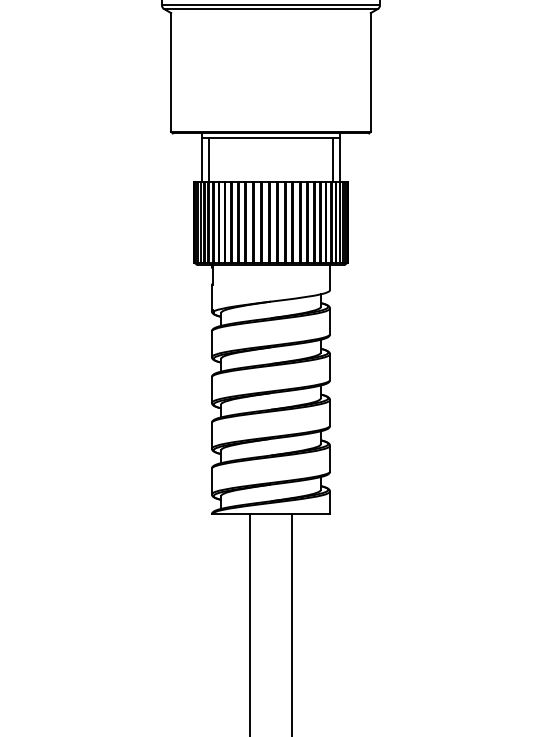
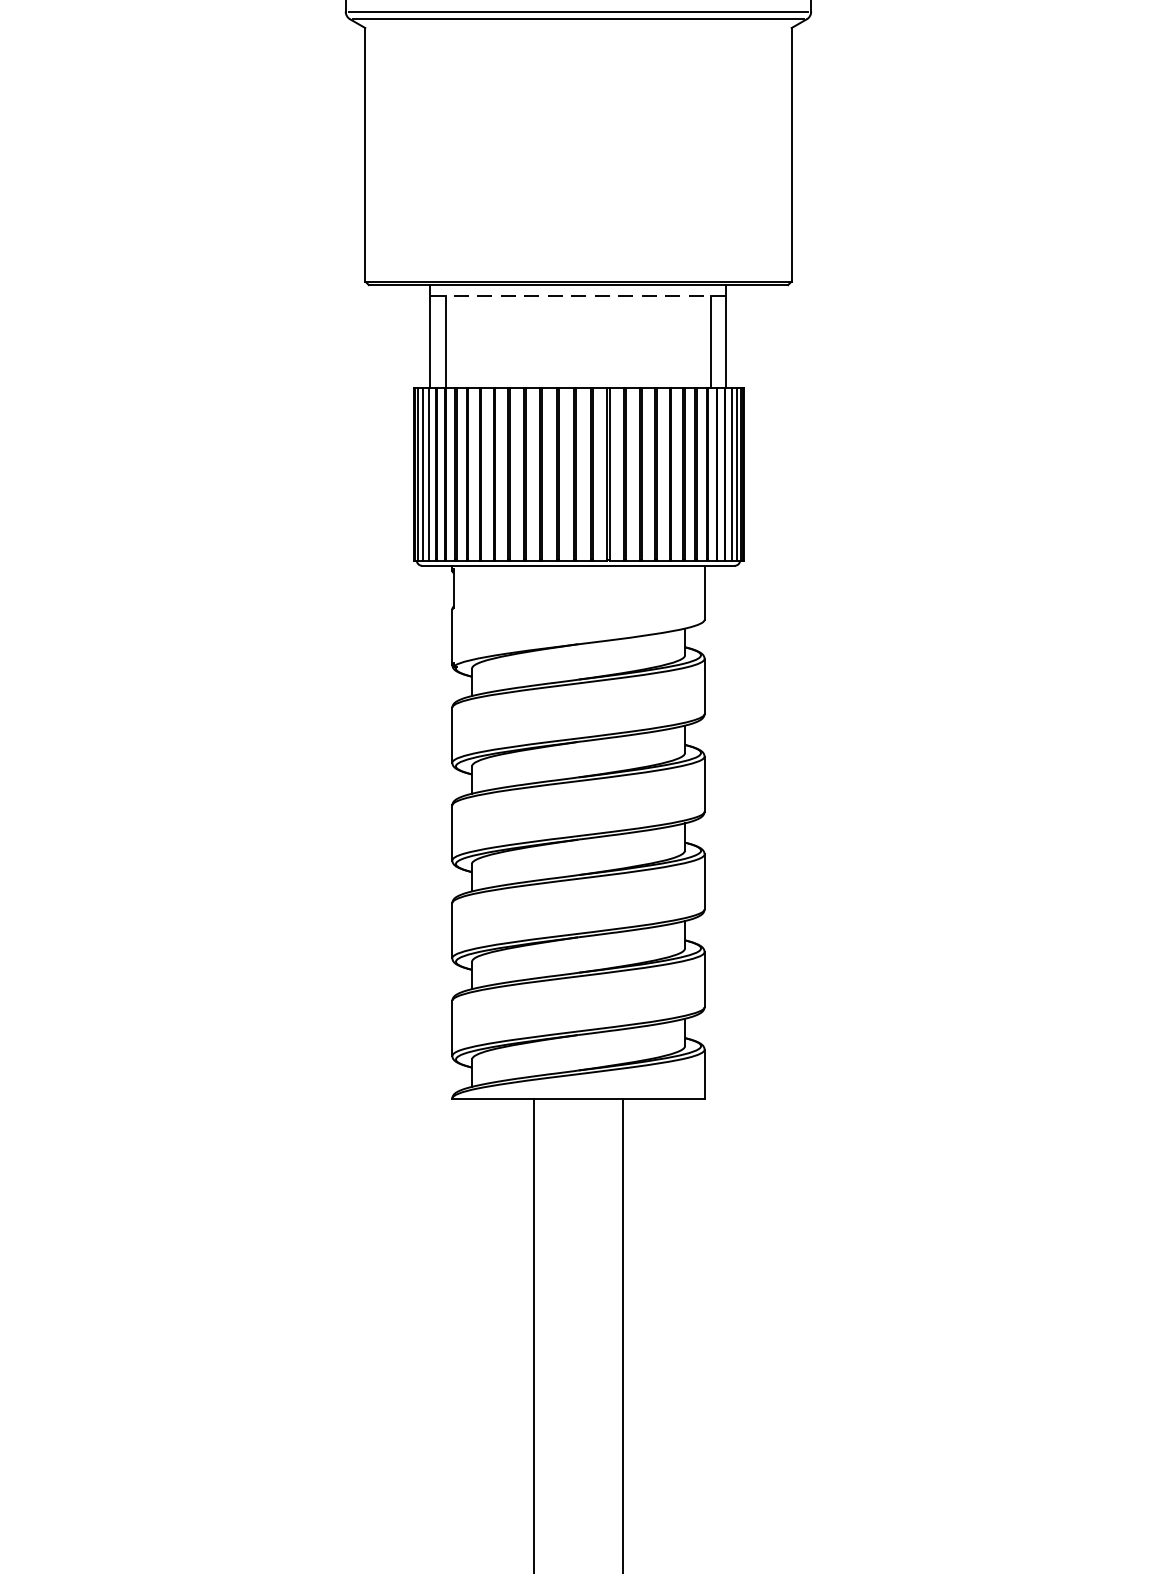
line: (271, 138) -> (579, 295), solid -> dashed

